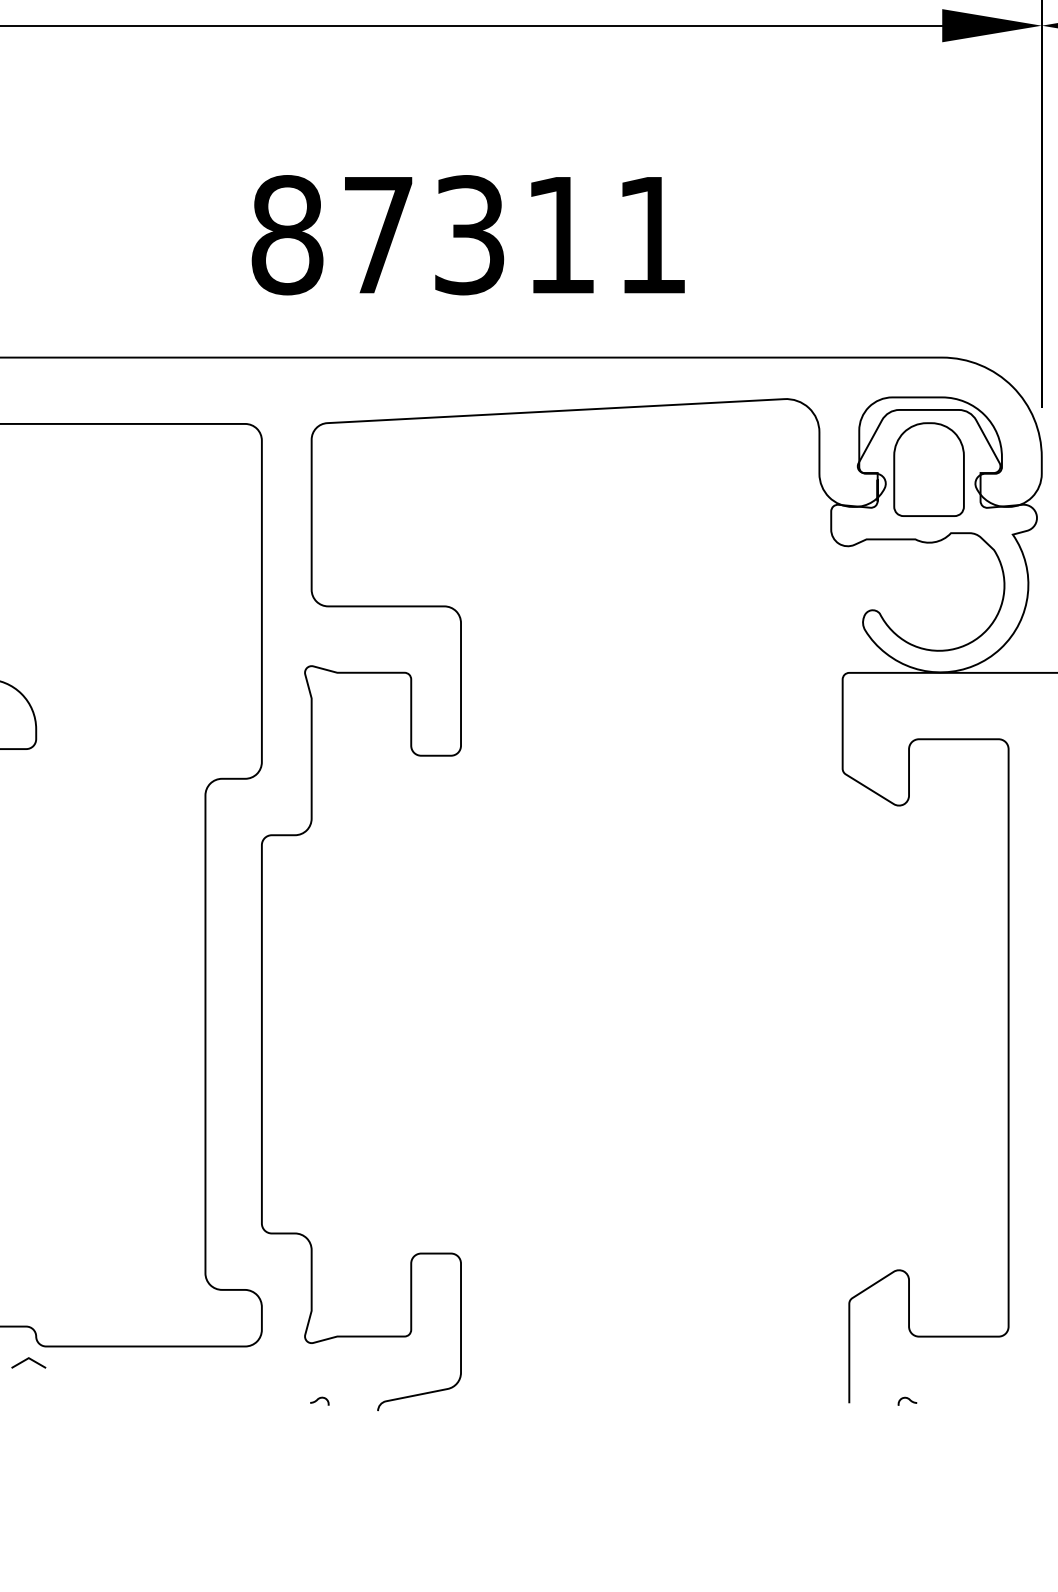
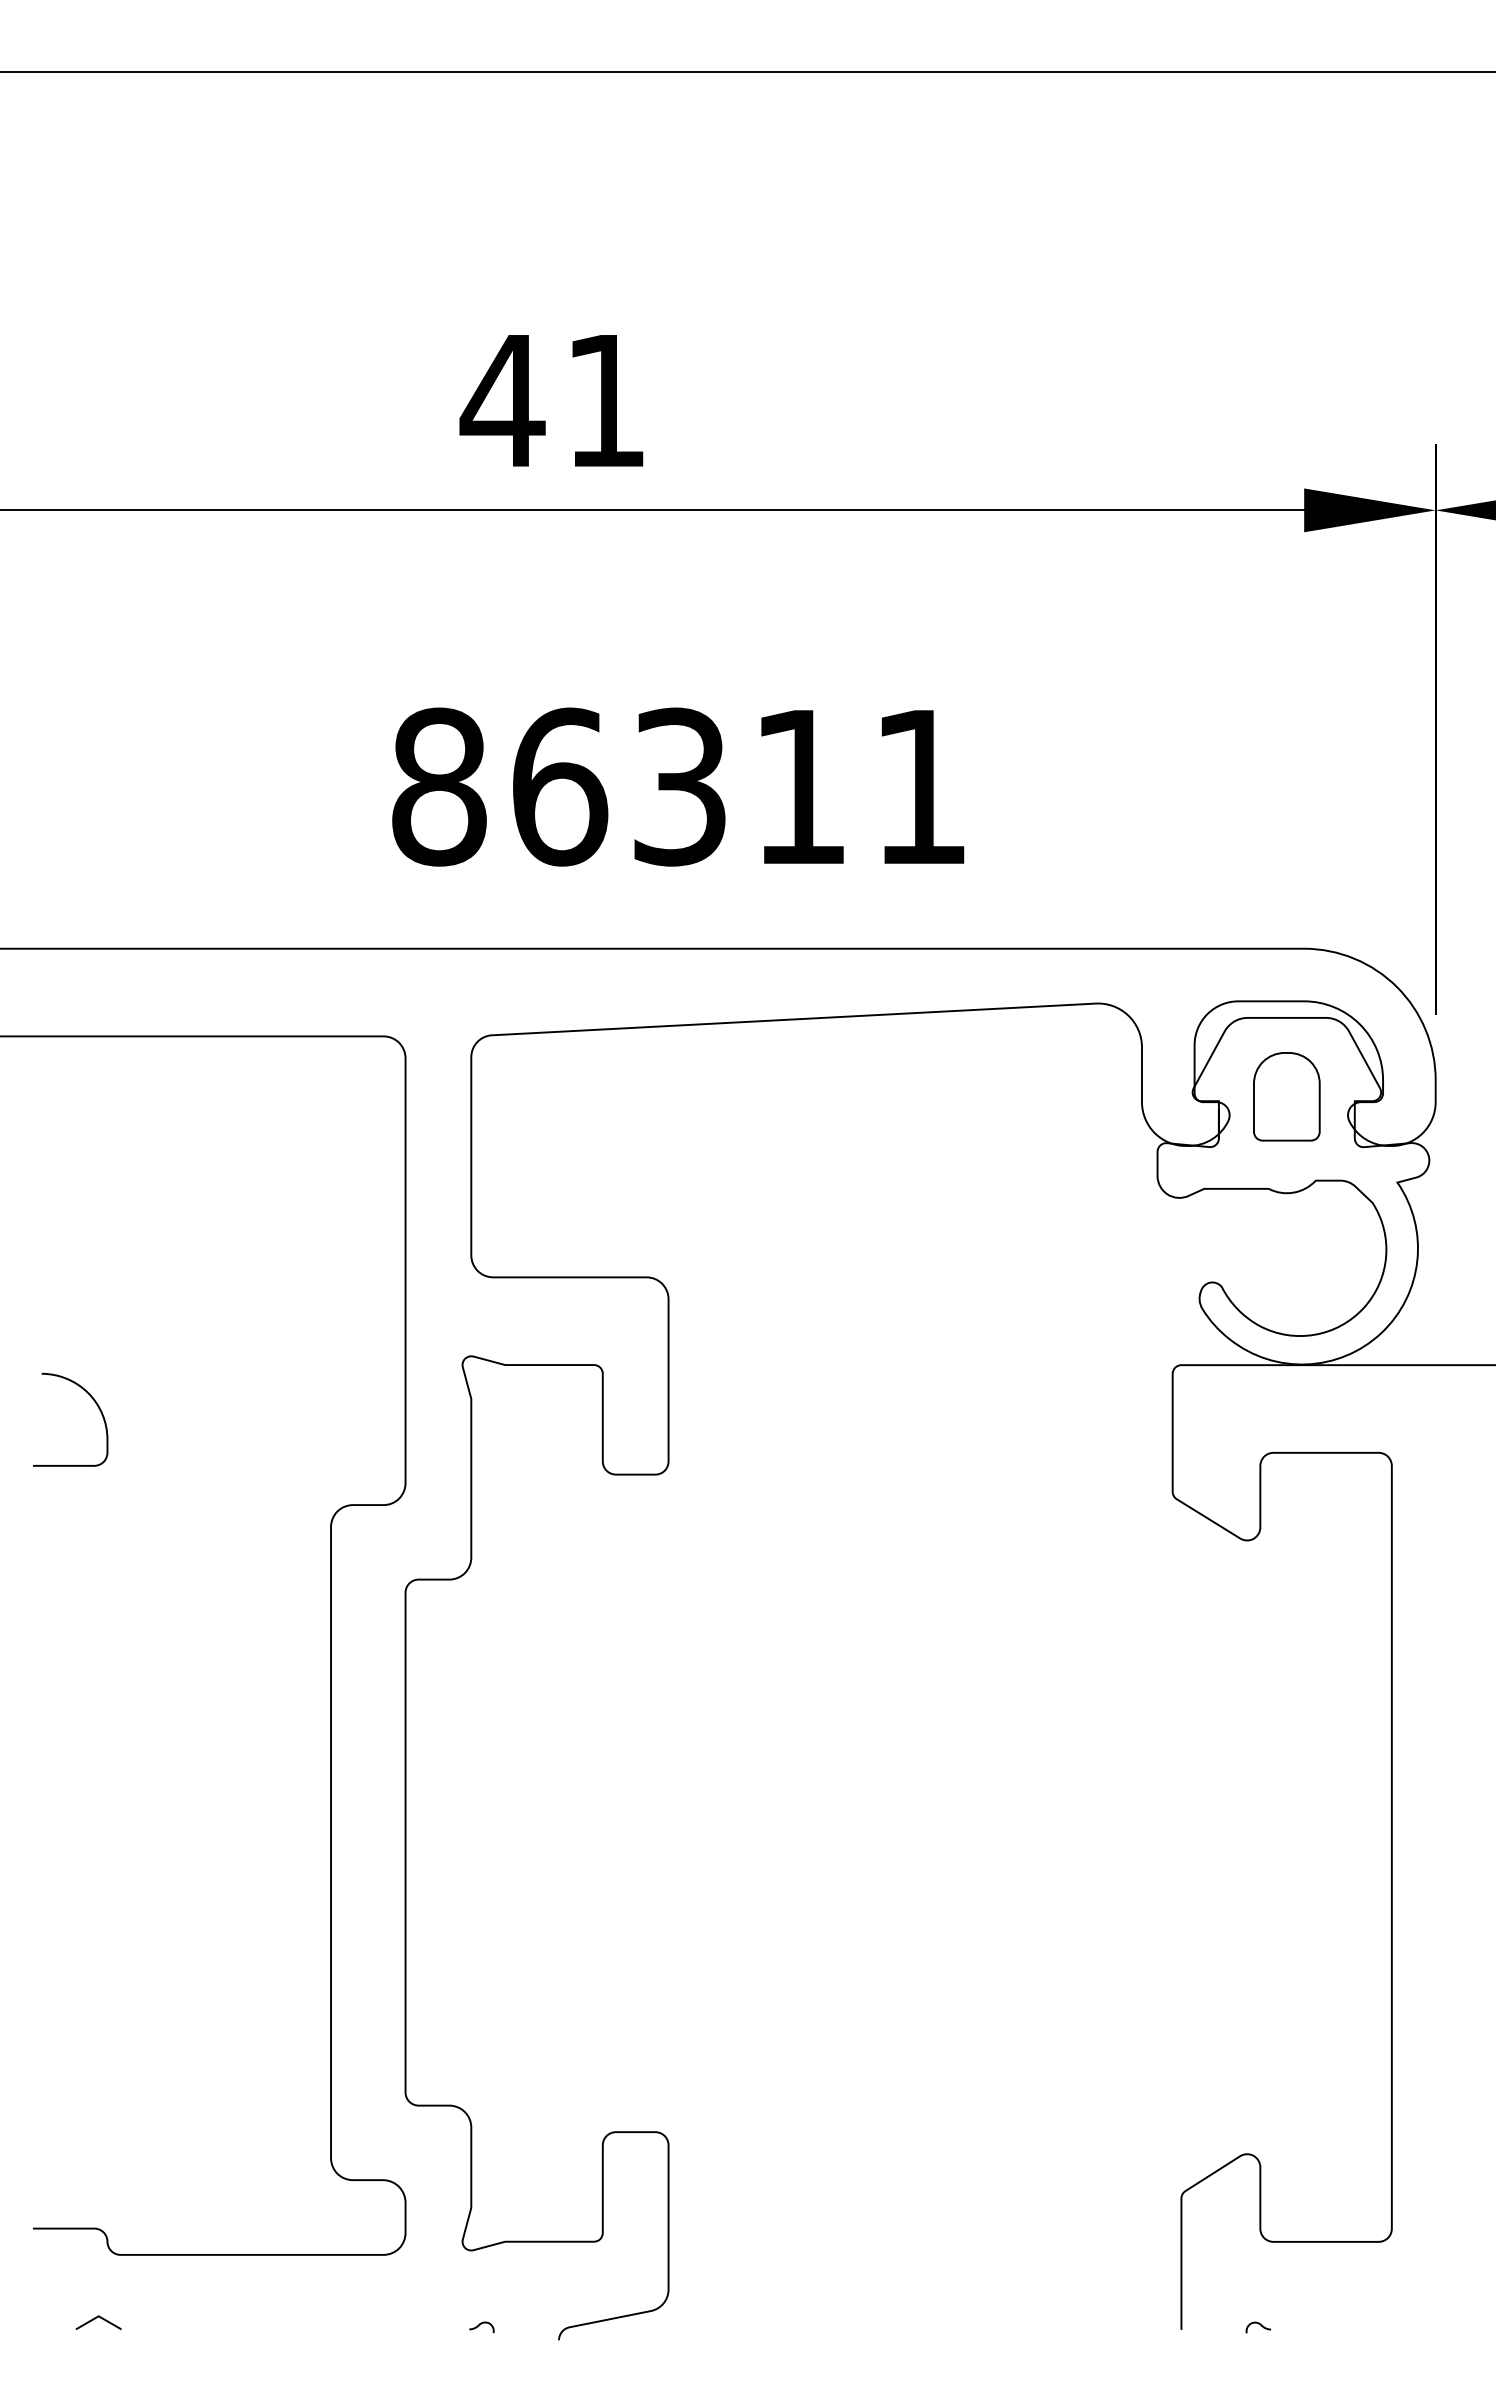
text: (379, 234) -> (560, 786), 87311 -> 86311
part: (928, 469) -> (1286, 1096), size x0.71
line: (26, 1360) -> (95, 2319), moved

